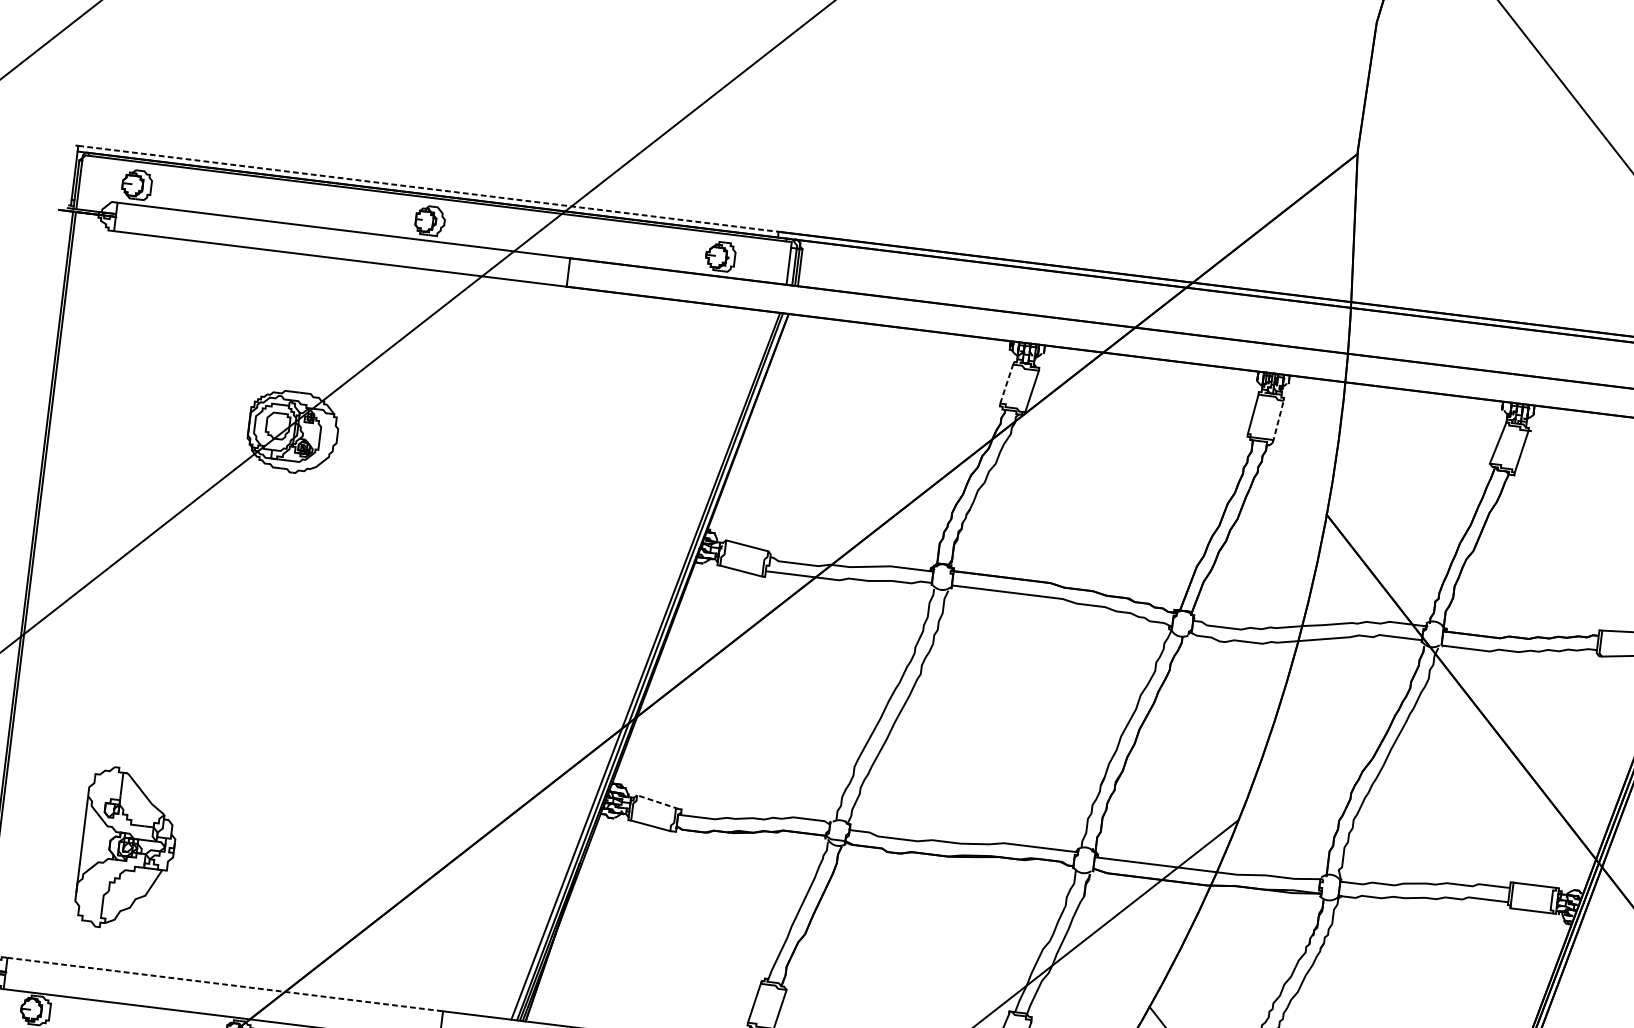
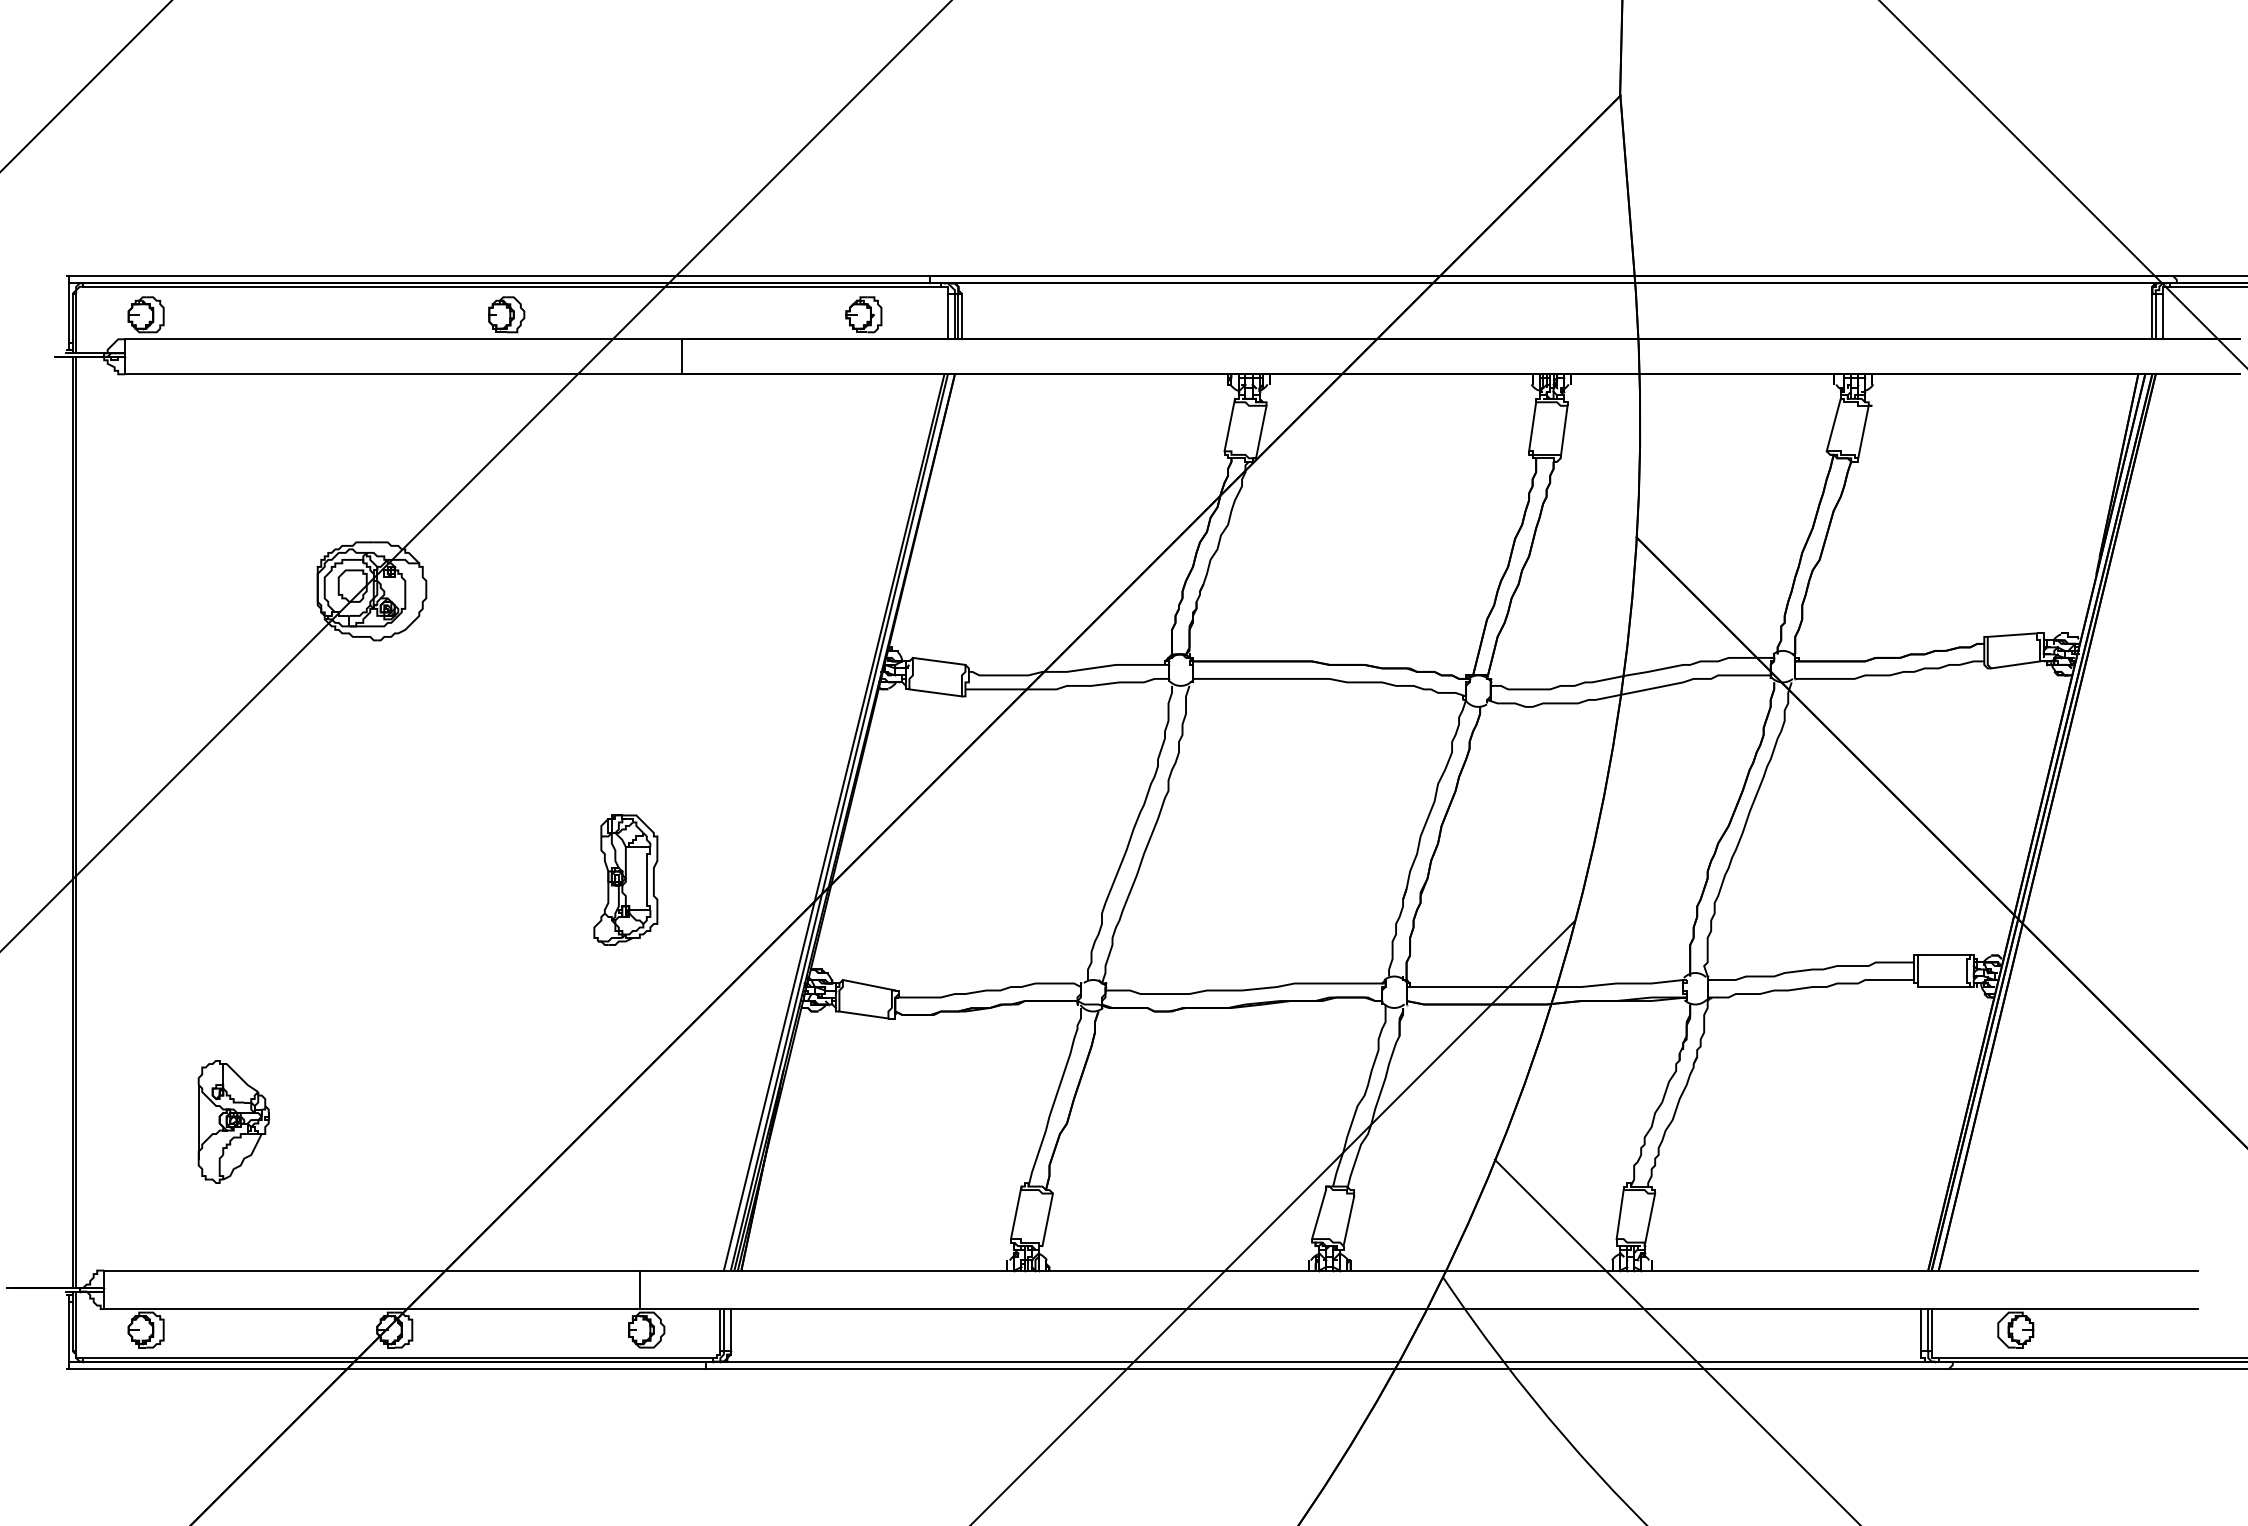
line: (428, 188) -> (499, 276), dashed -> solid
line: (1006, 383) -> (1229, 425), dashed -> solid
line: (1278, 421) -> (1564, 431), dashed -> solid
part: (470, 691) -> (625, 879), added
line: (658, 802) -> (869, 985), dashed -> solid
part: (127, 849) -> (233, 1121), size x0.62
line: (225, 984) -> (372, 1270), dashed -> solid

